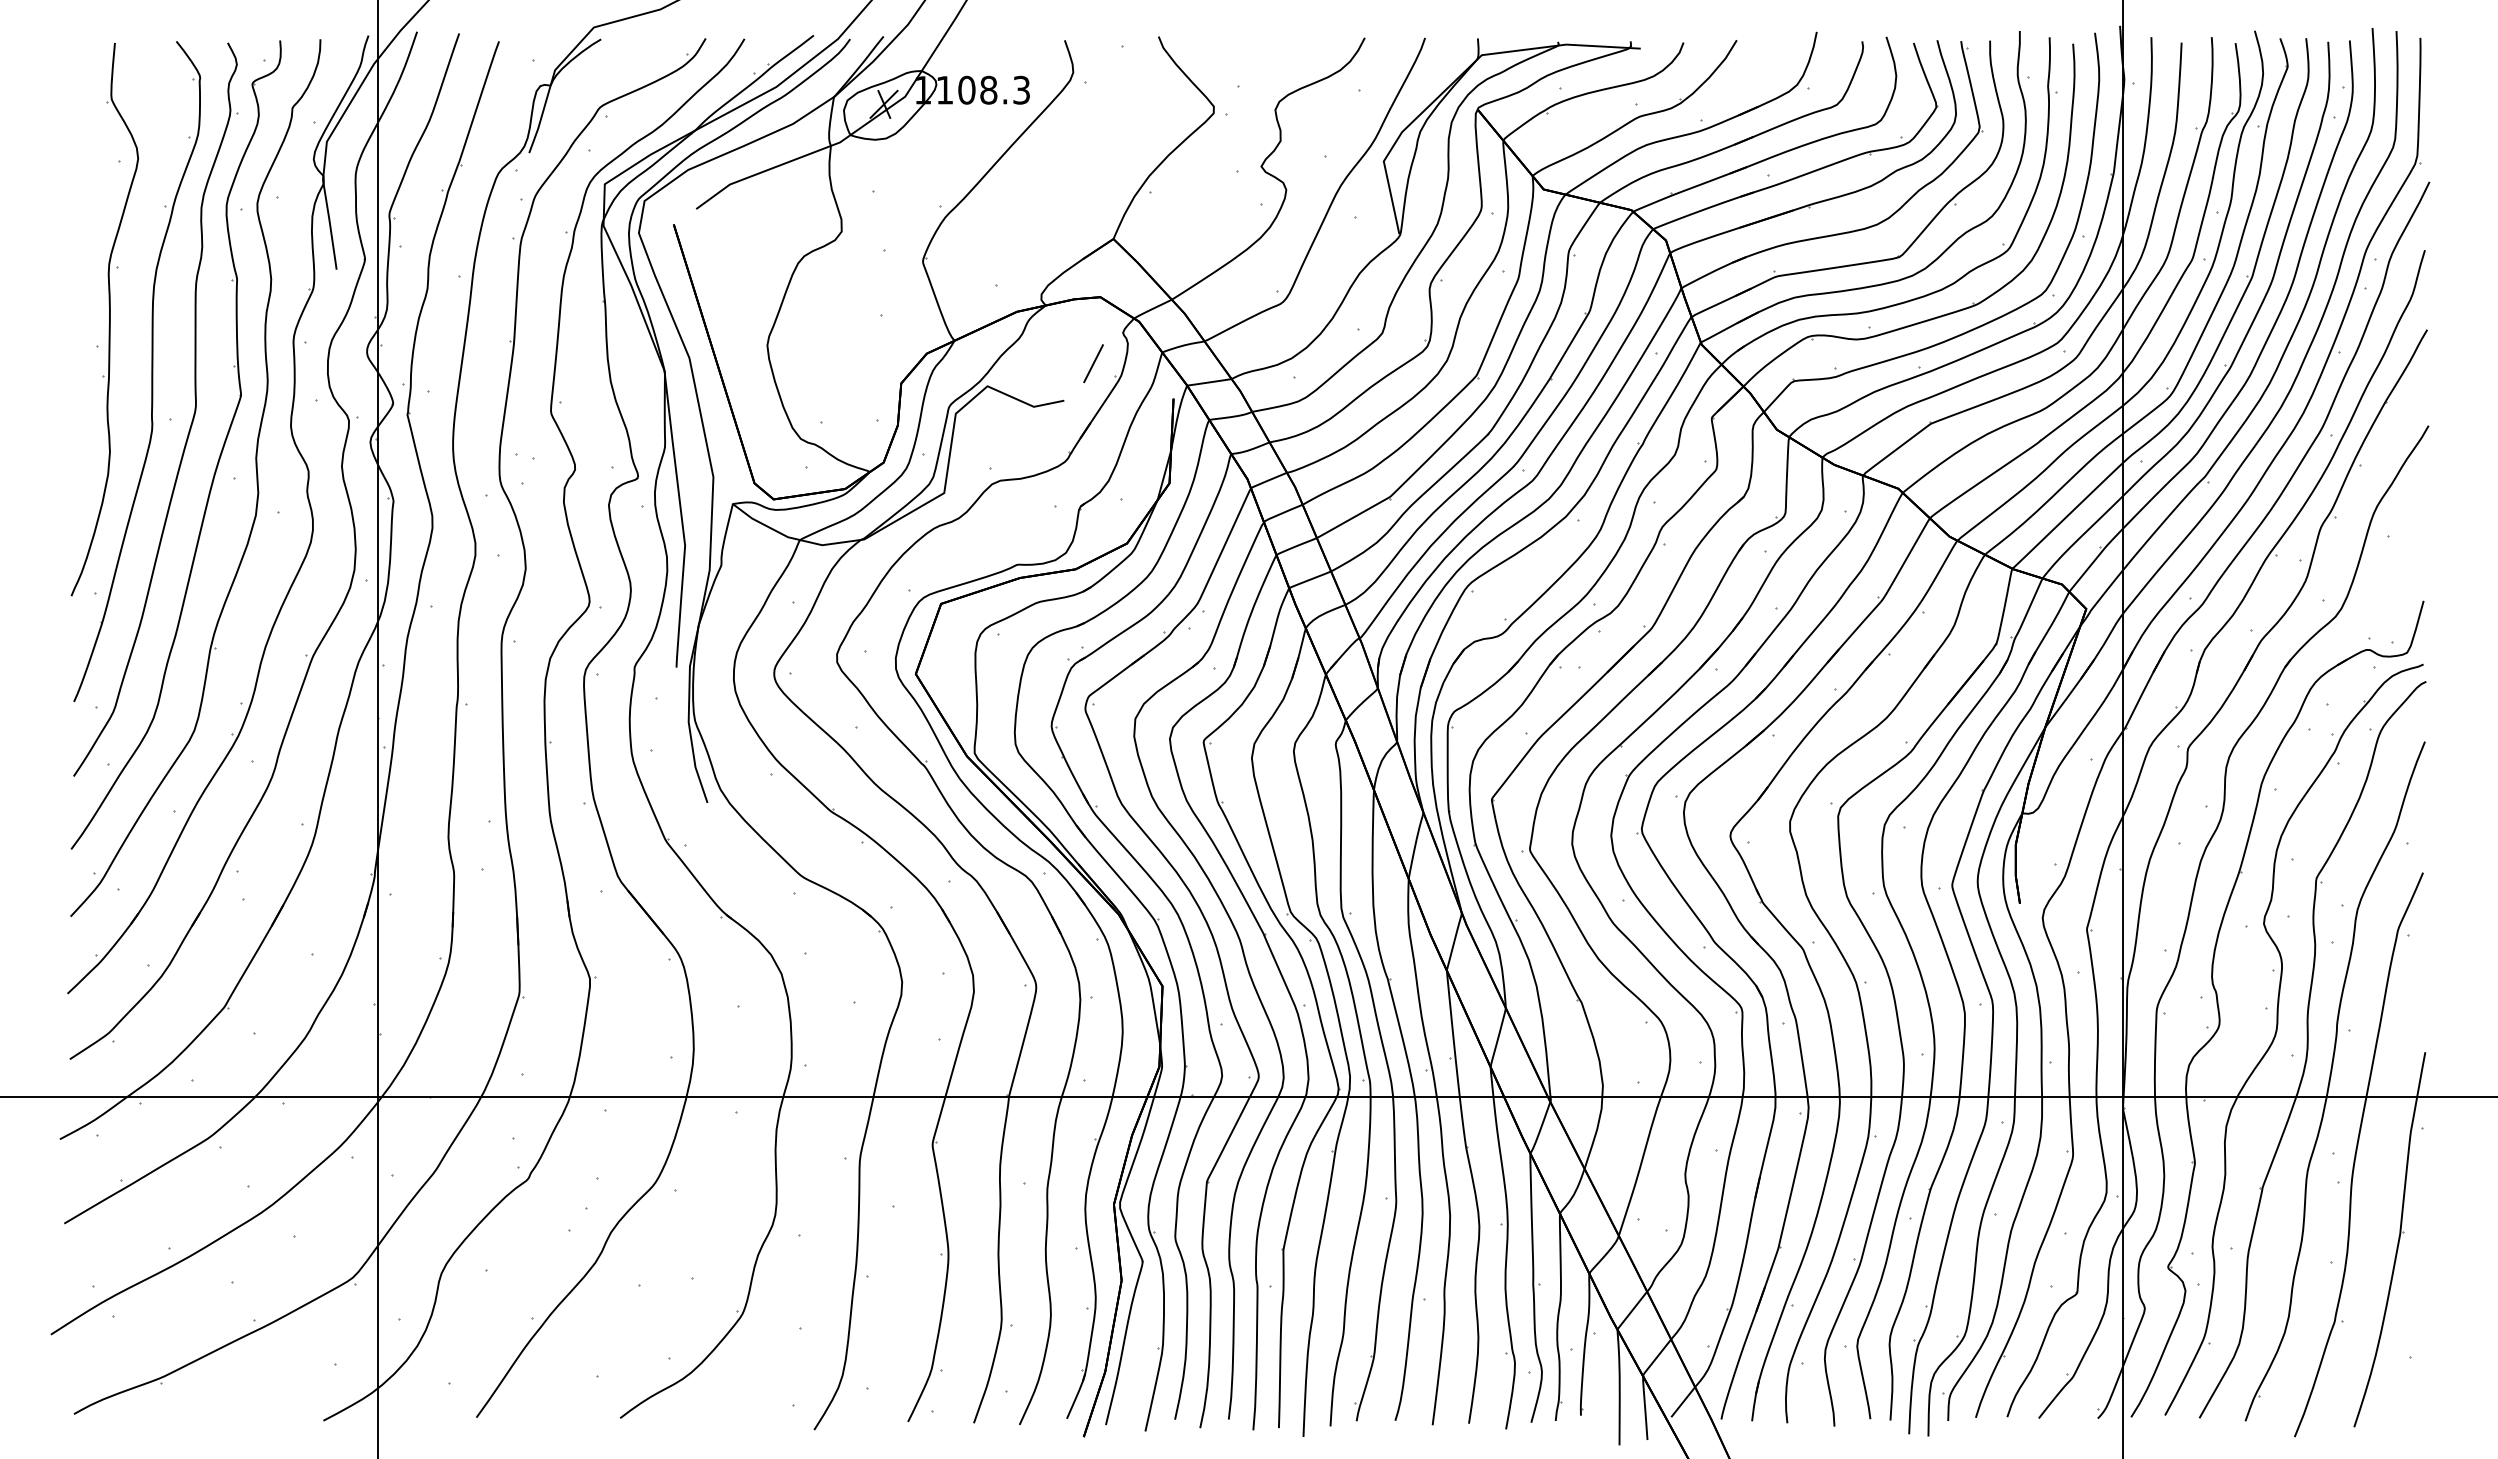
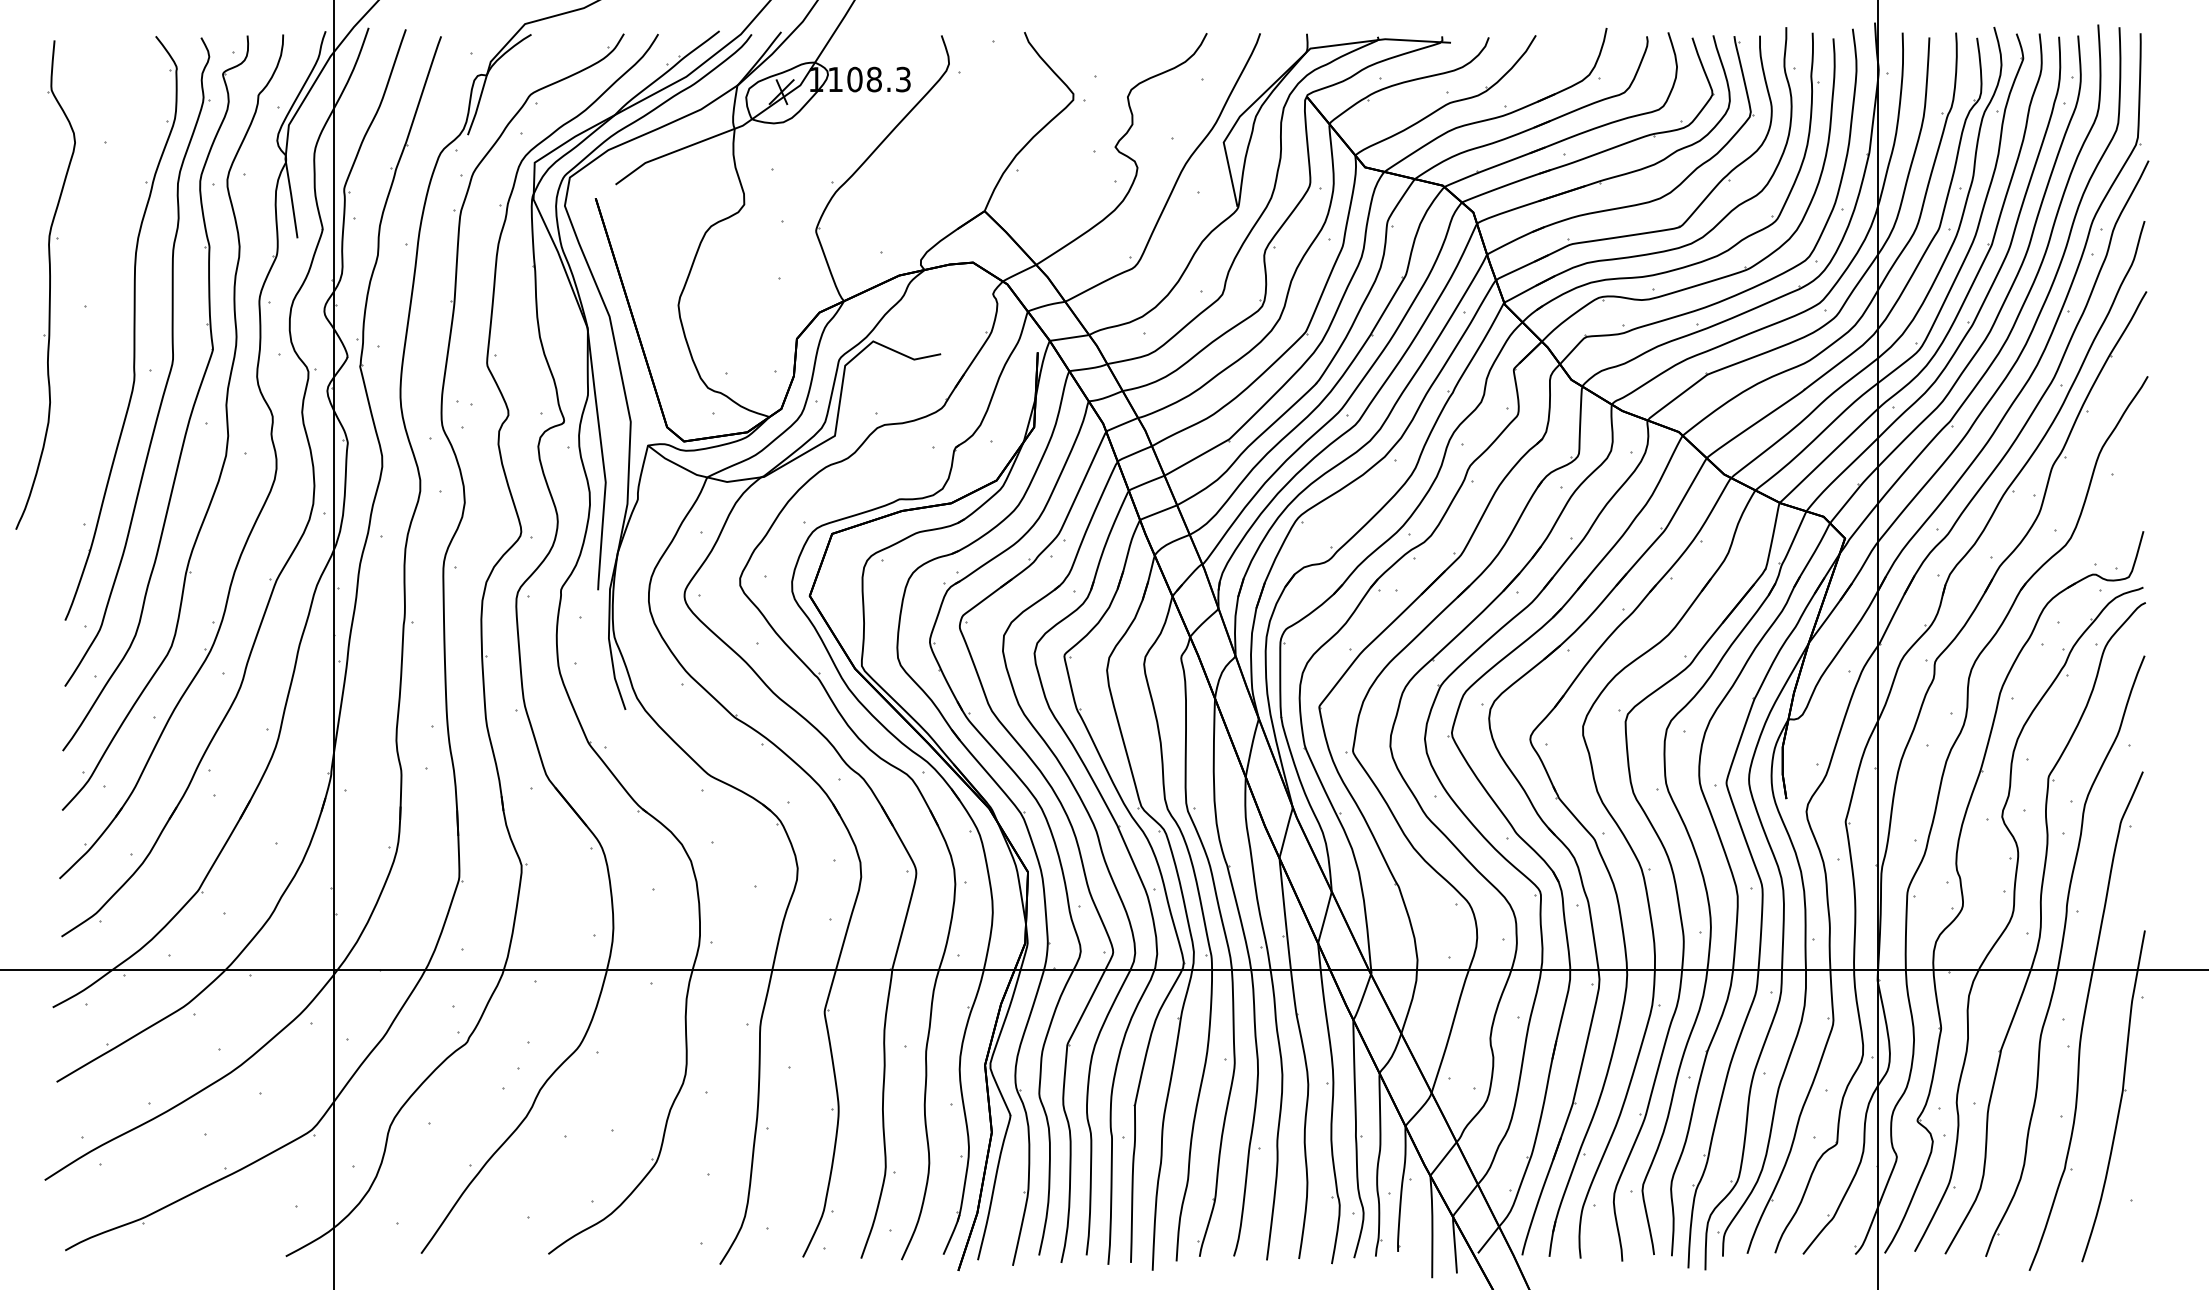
part: (104, 319) -> (45, 285), moved
line: (1093, 363) -> (966, 321), removed

